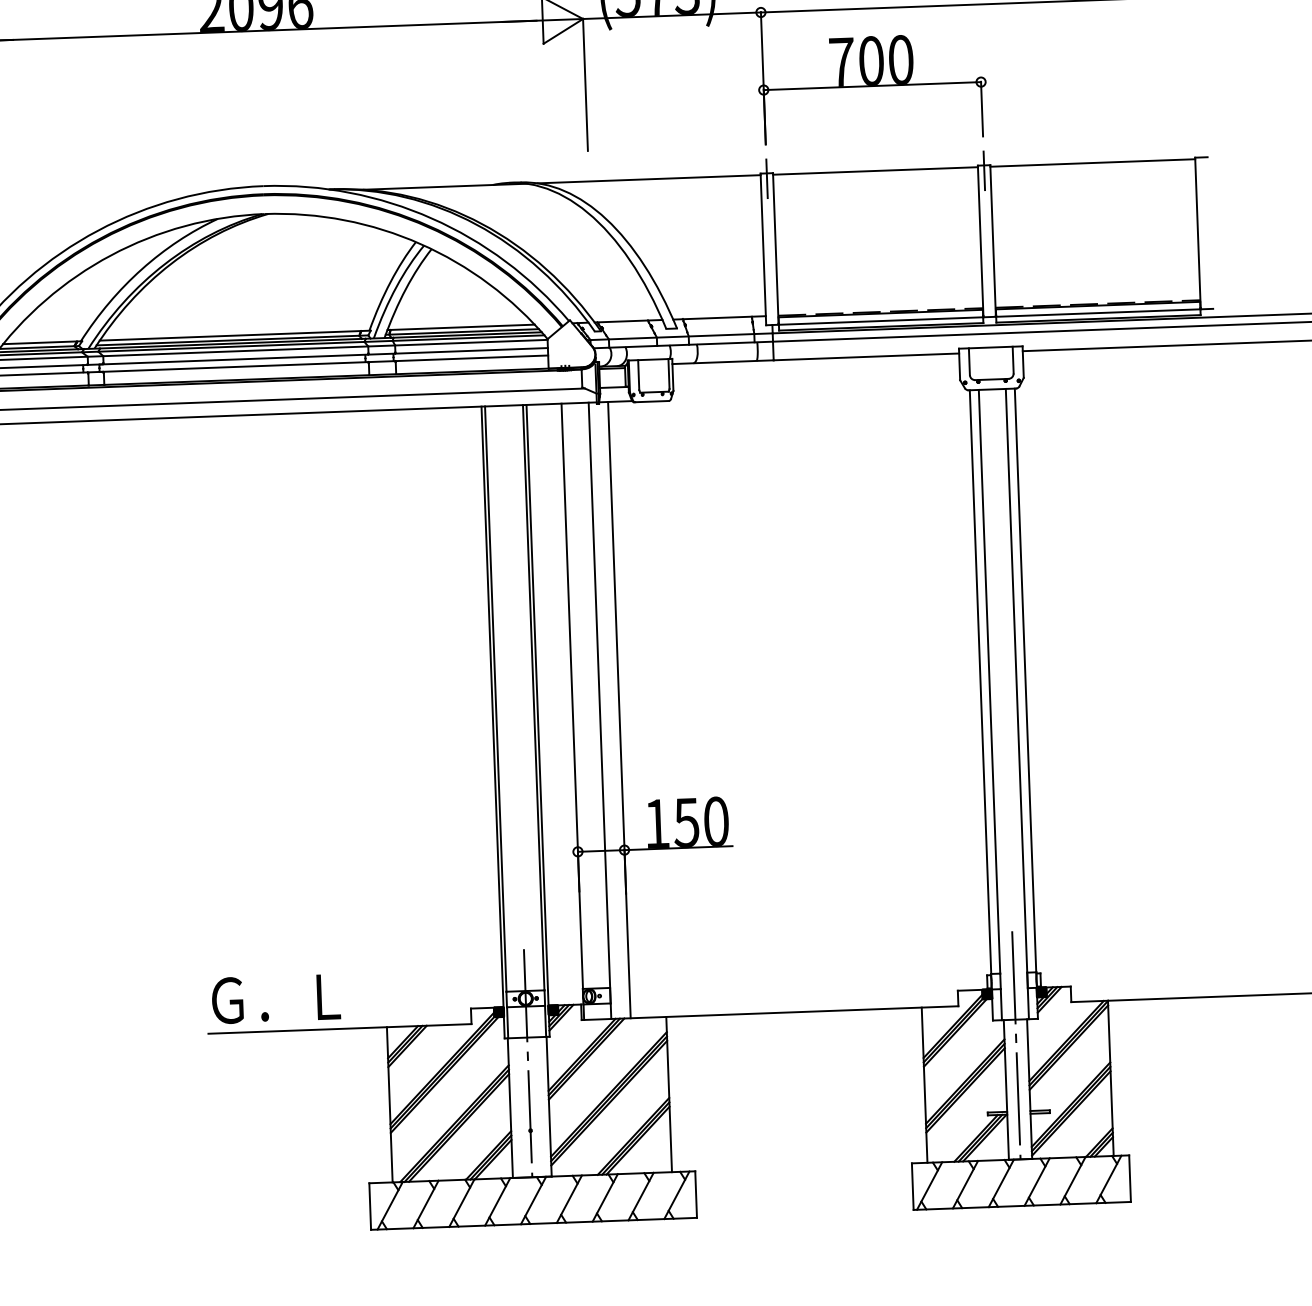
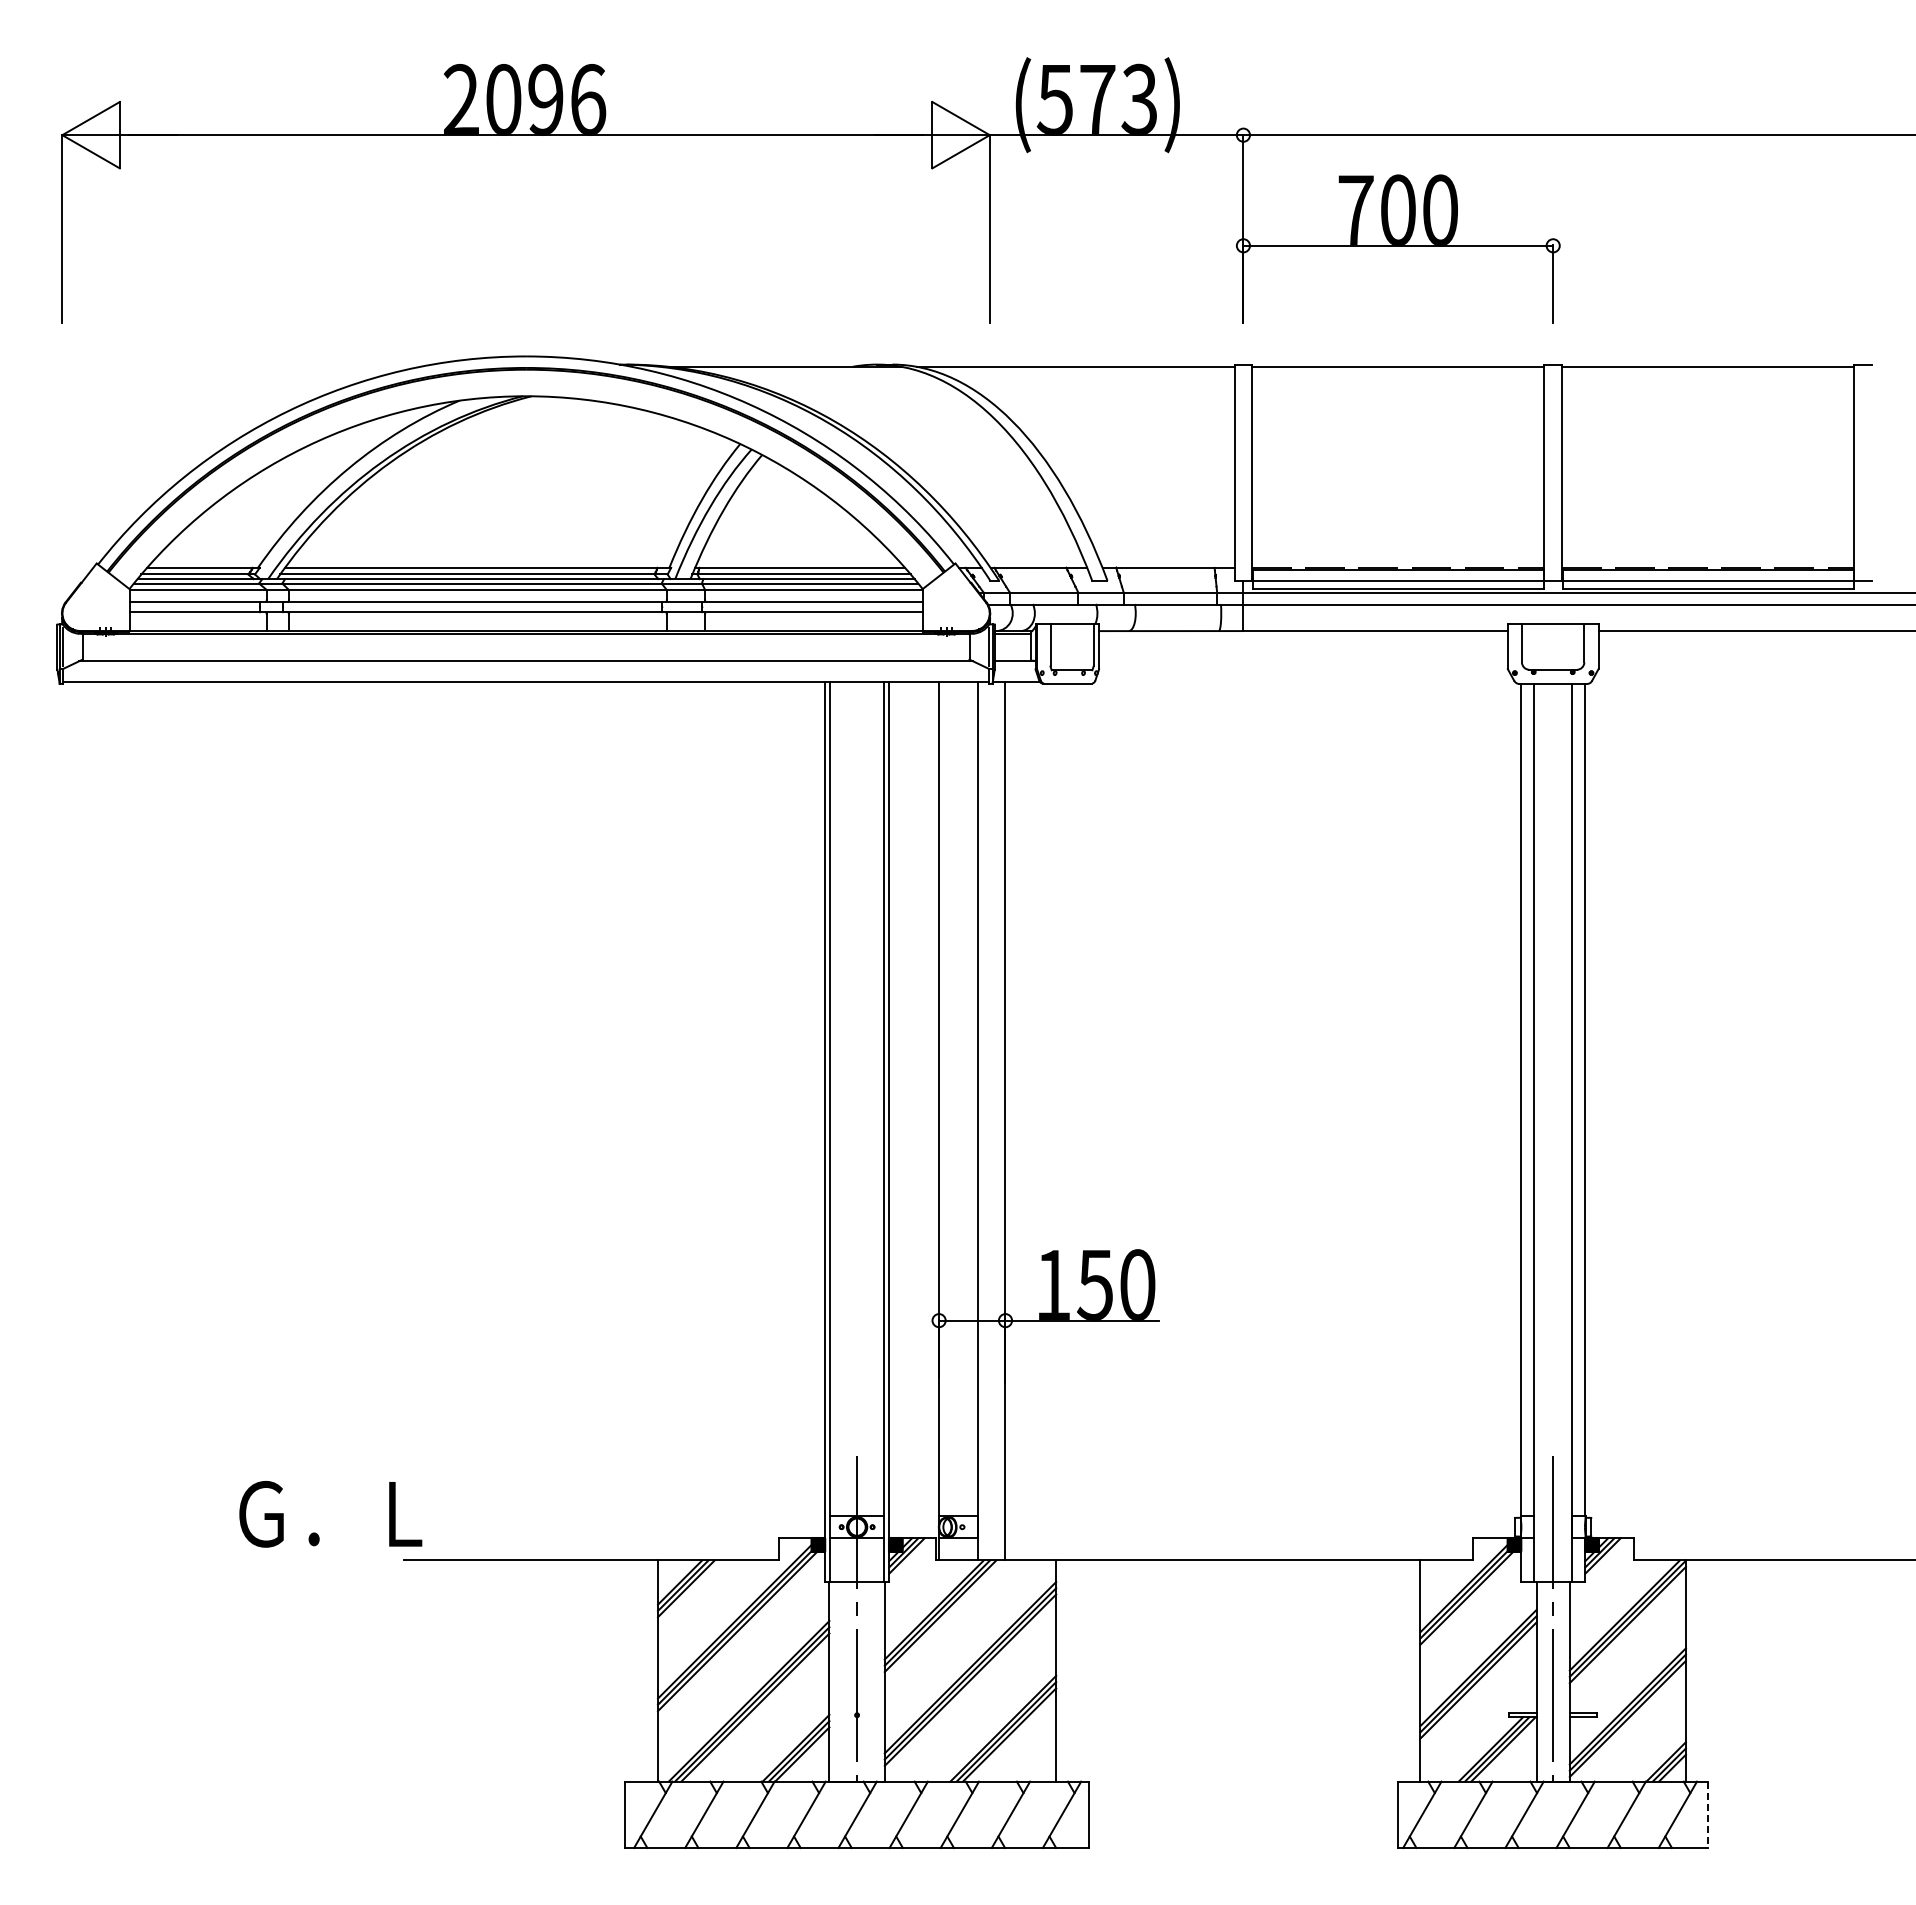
line: (984, 170) -> (1553, 372), removed
line: (767, 178) -> (1243, 372), removed
text: (276, 999) -> (330, 1514), moved
line: (1130, 1179) -> (1708, 1815), solid -> dashed

